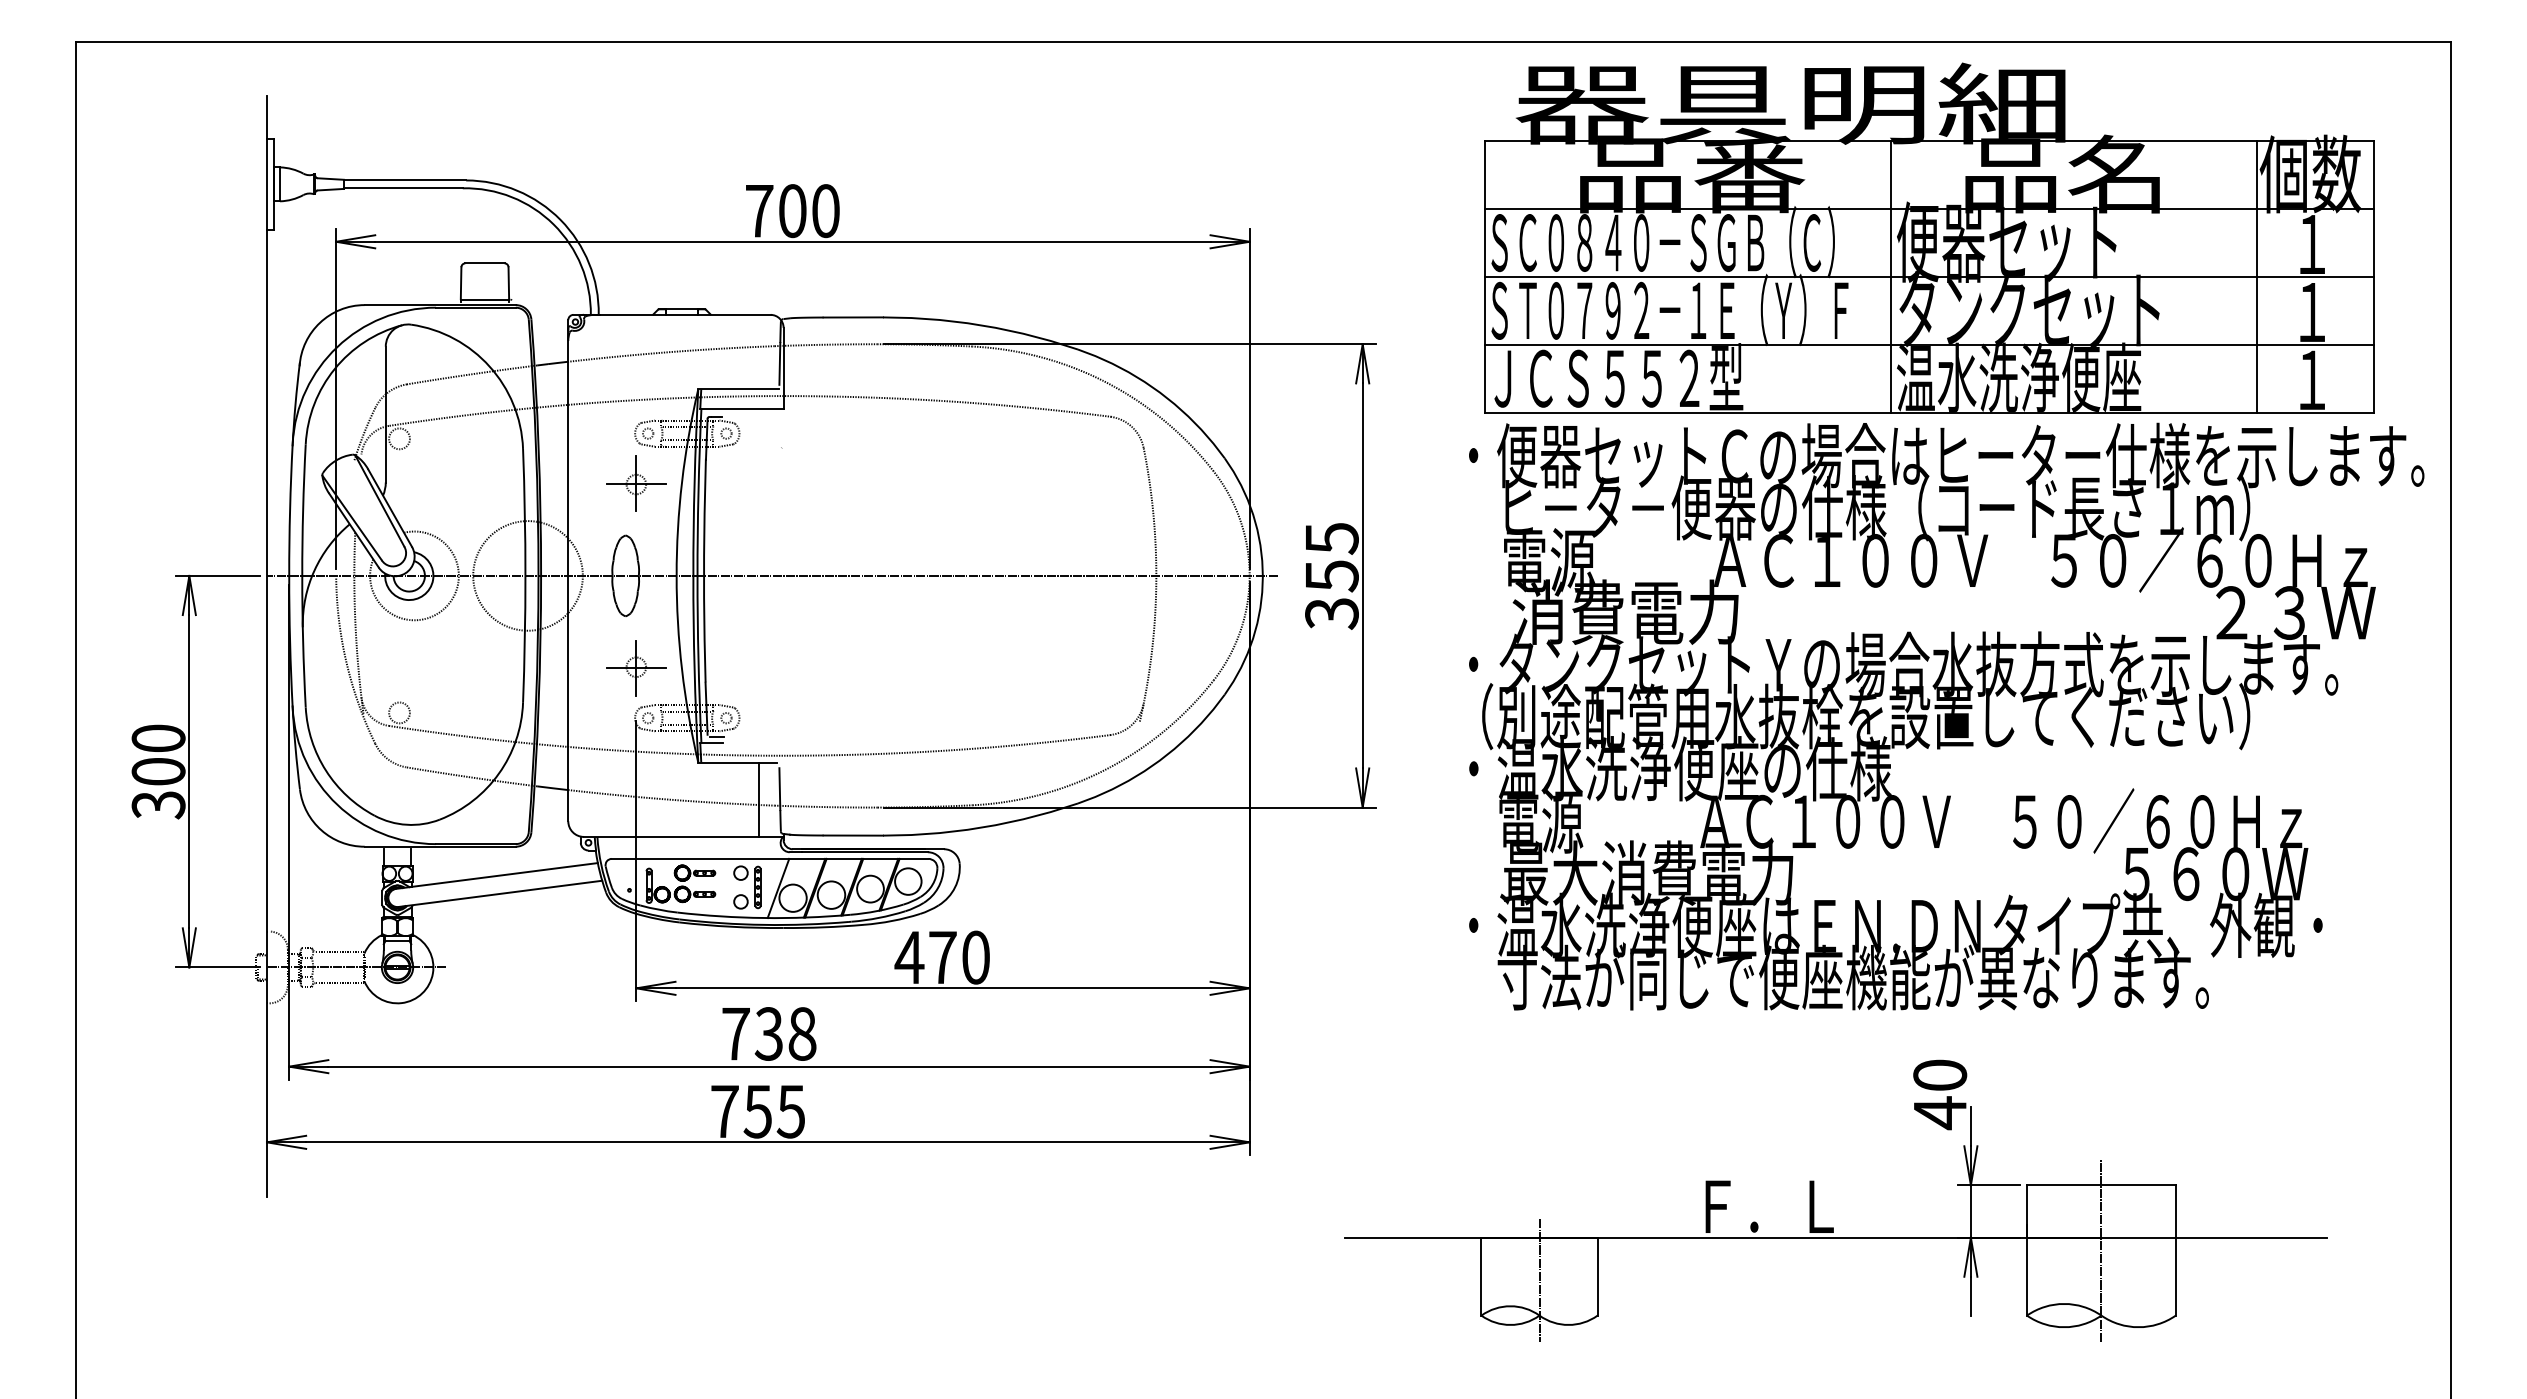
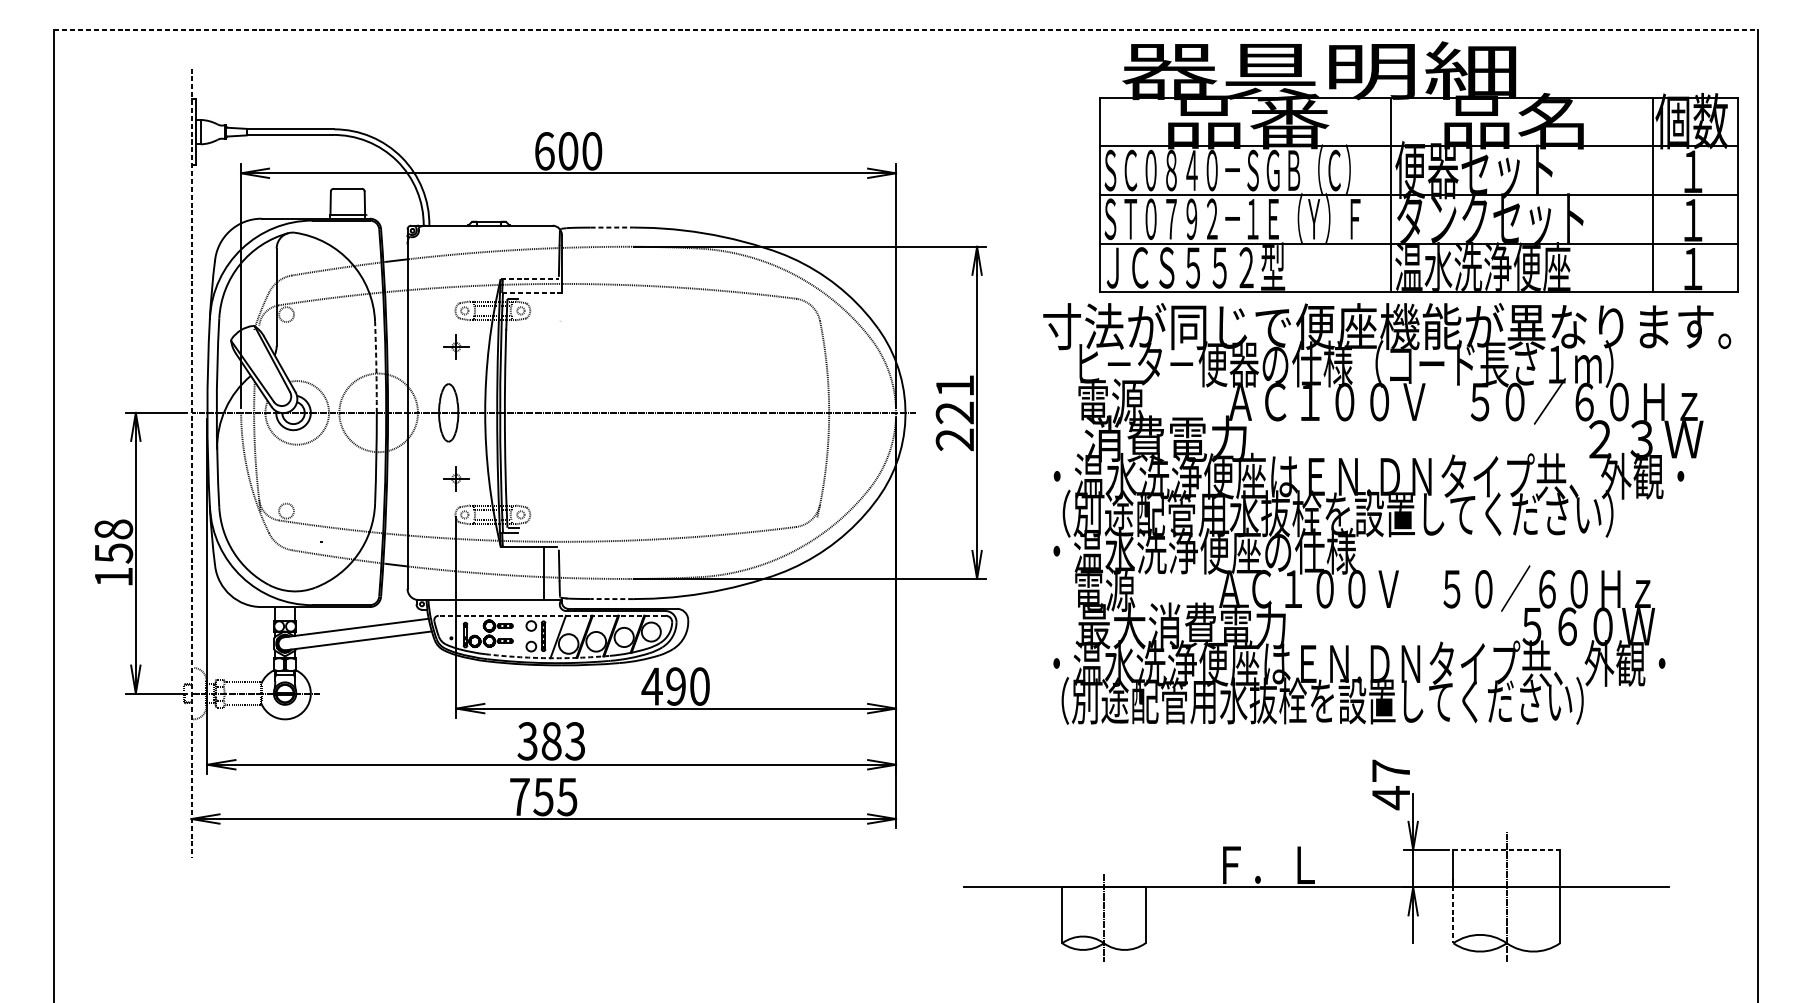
line: (1263, 42) -> (906, 30), solid -> dashed
text: (759, 211) -> (544, 151), 700 -> 600
part: (1929, 237) -> (1418, 166), moved
line: (853, 317) -> (612, 227), solid -> dashed
line: (739, 389) -> (530, 279), solid -> dashed
line: (741, 408) -> (531, 292), solid -> dashed
text: (1939, 455) -> (1390, 326), ・便器セットＣの場合はヒーター仕様を示します。 -> 寸法が同じで便座機能が異なります。
part: (636, 483) -> (456, 346), size x0.6
arc: (524, 512) -> (376, 367), solid -> dashed
text: (1331, 576) -> (954, 413), 355 -> 221
line: (267, 646) -> (191, 463), solid -> dashed
text: (1908, 664) -> (1368, 476), ・タンクセットＹの場合水抜方式を示します。 -> ・温水洗浄便座はＥＮ.ＤＮタイプ共、外観・
part: (636, 668) -> (456, 479), size x0.6
text: (158, 771) -> (113, 553), 300 -> 158
line: (853, 835) -> (612, 599), solid -> dashed
line: (769, 858) -> (551, 615), solid -> dashed
arc: (763, 918) -> (547, 658), solid -> dashed
text: (942, 957) -> (675, 686), 470 -> 490
text: (1844, 977) -> (1322, 700), 寸法が同じで便座機能が異なります。 -> （別途配管用水抜栓を設置してください）
text: (768, 1033) -> (551, 740), 738 -> 383
text: (1940, 1074) -> (1391, 770), 40 -> 47
line: (2101, 1185) -> (1506, 849), solid -> dashed
line: (2027, 1270) -> (1453, 910), solid -> dashed

